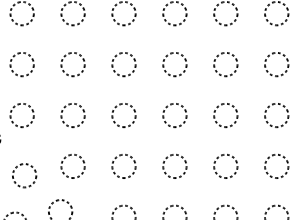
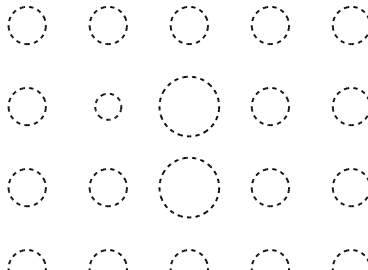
circle: (123, 64) -> (107, 106), size x0.7
circle: (174, 64) -> (188, 106), size x1.6
circle: (174, 115) -> (188, 187), size x1.6

